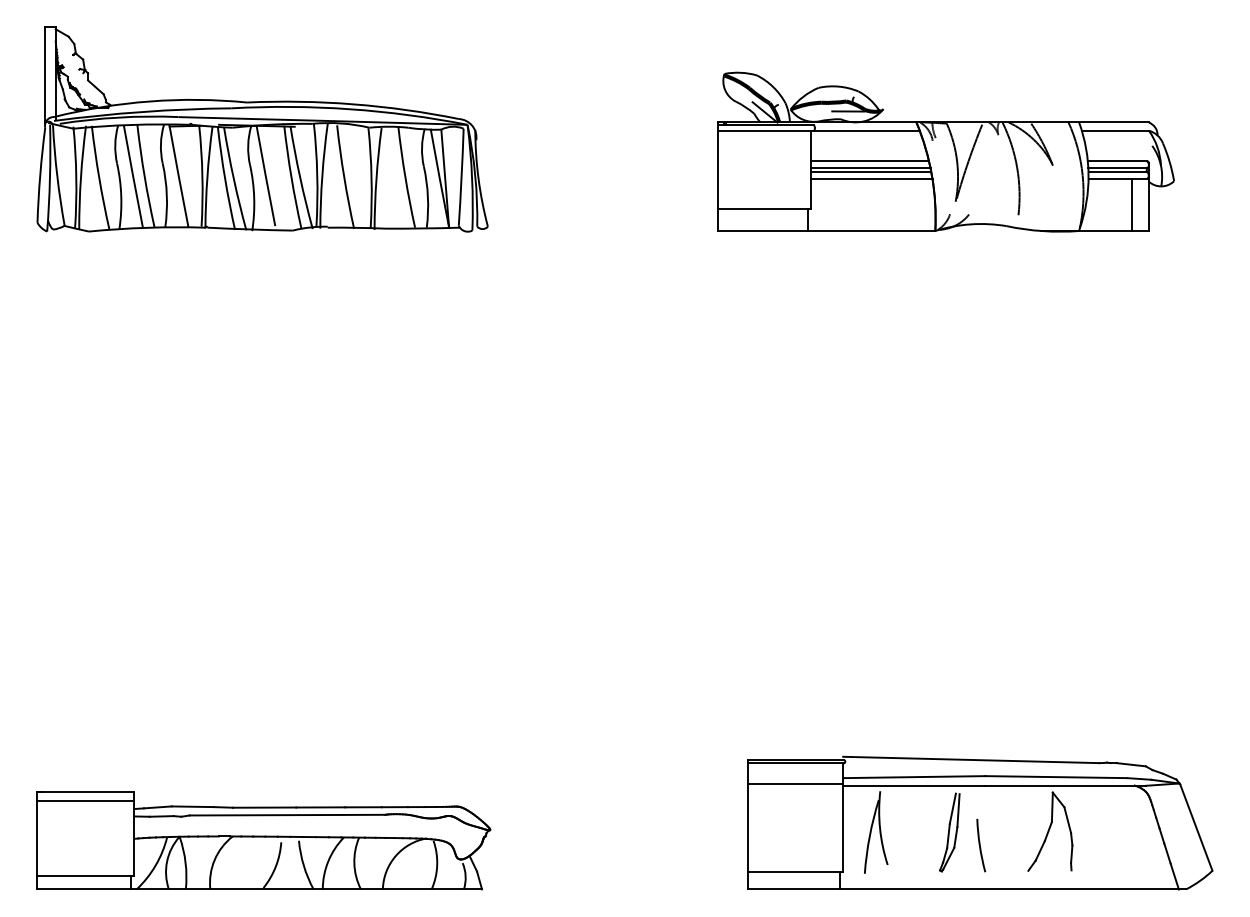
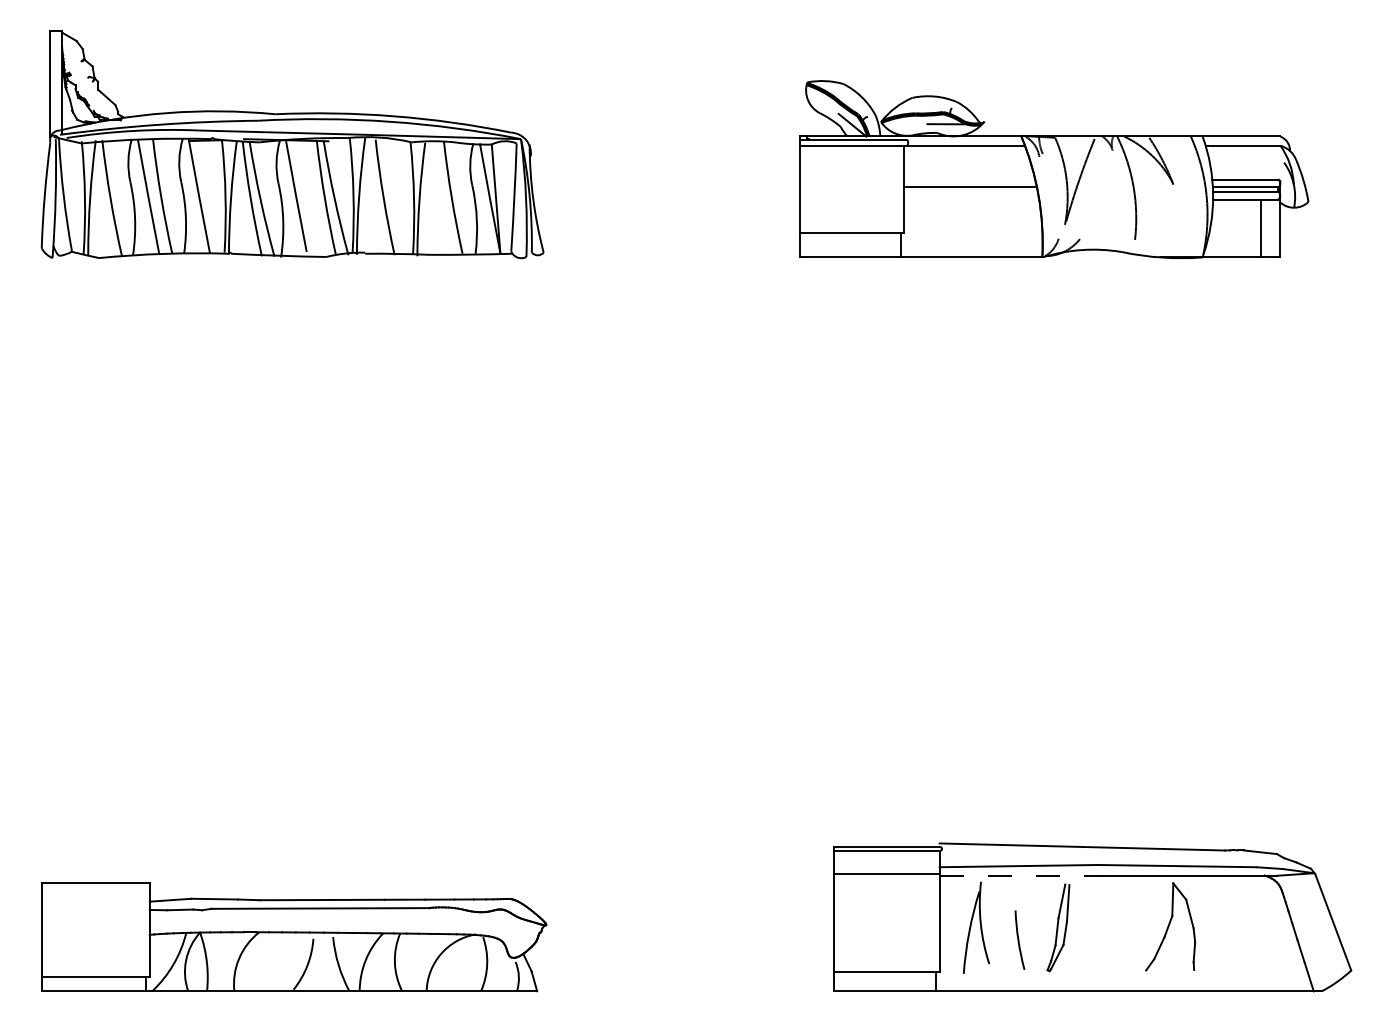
line: (870, 161) -> (970, 179), removed
line: (871, 172) -> (971, 192), removed
line: (871, 179) -> (971, 200), removed
line: (914, 785) -> (1019, 875), solid -> dashed
line: (85, 801) -> (95, 893), removed
arc: (980, 845) -> (1019, 940), moved

